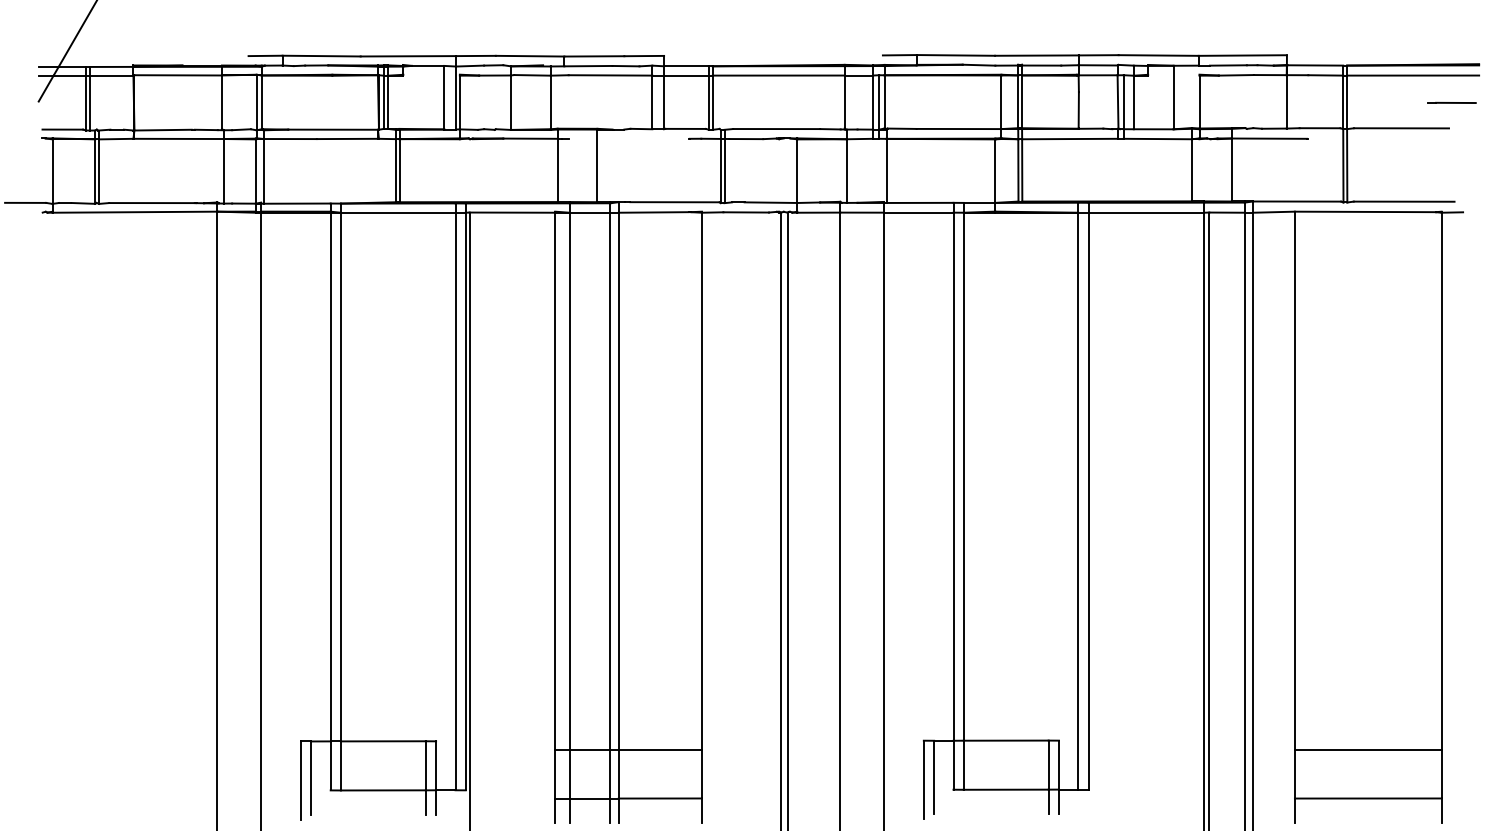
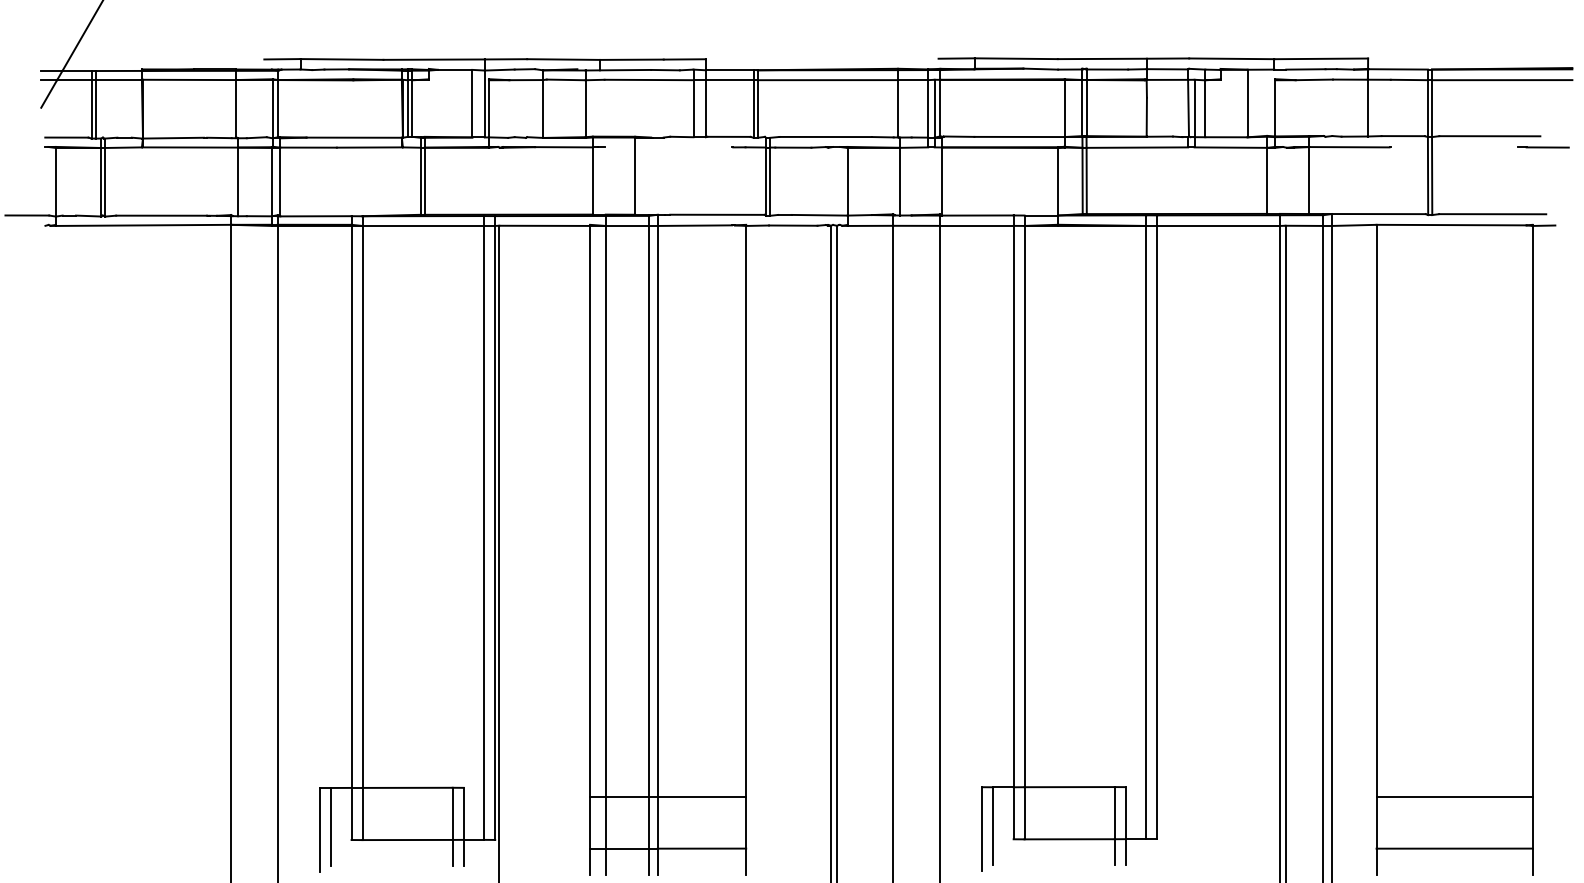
line: (1451, 102) -> (1543, 147), moved

